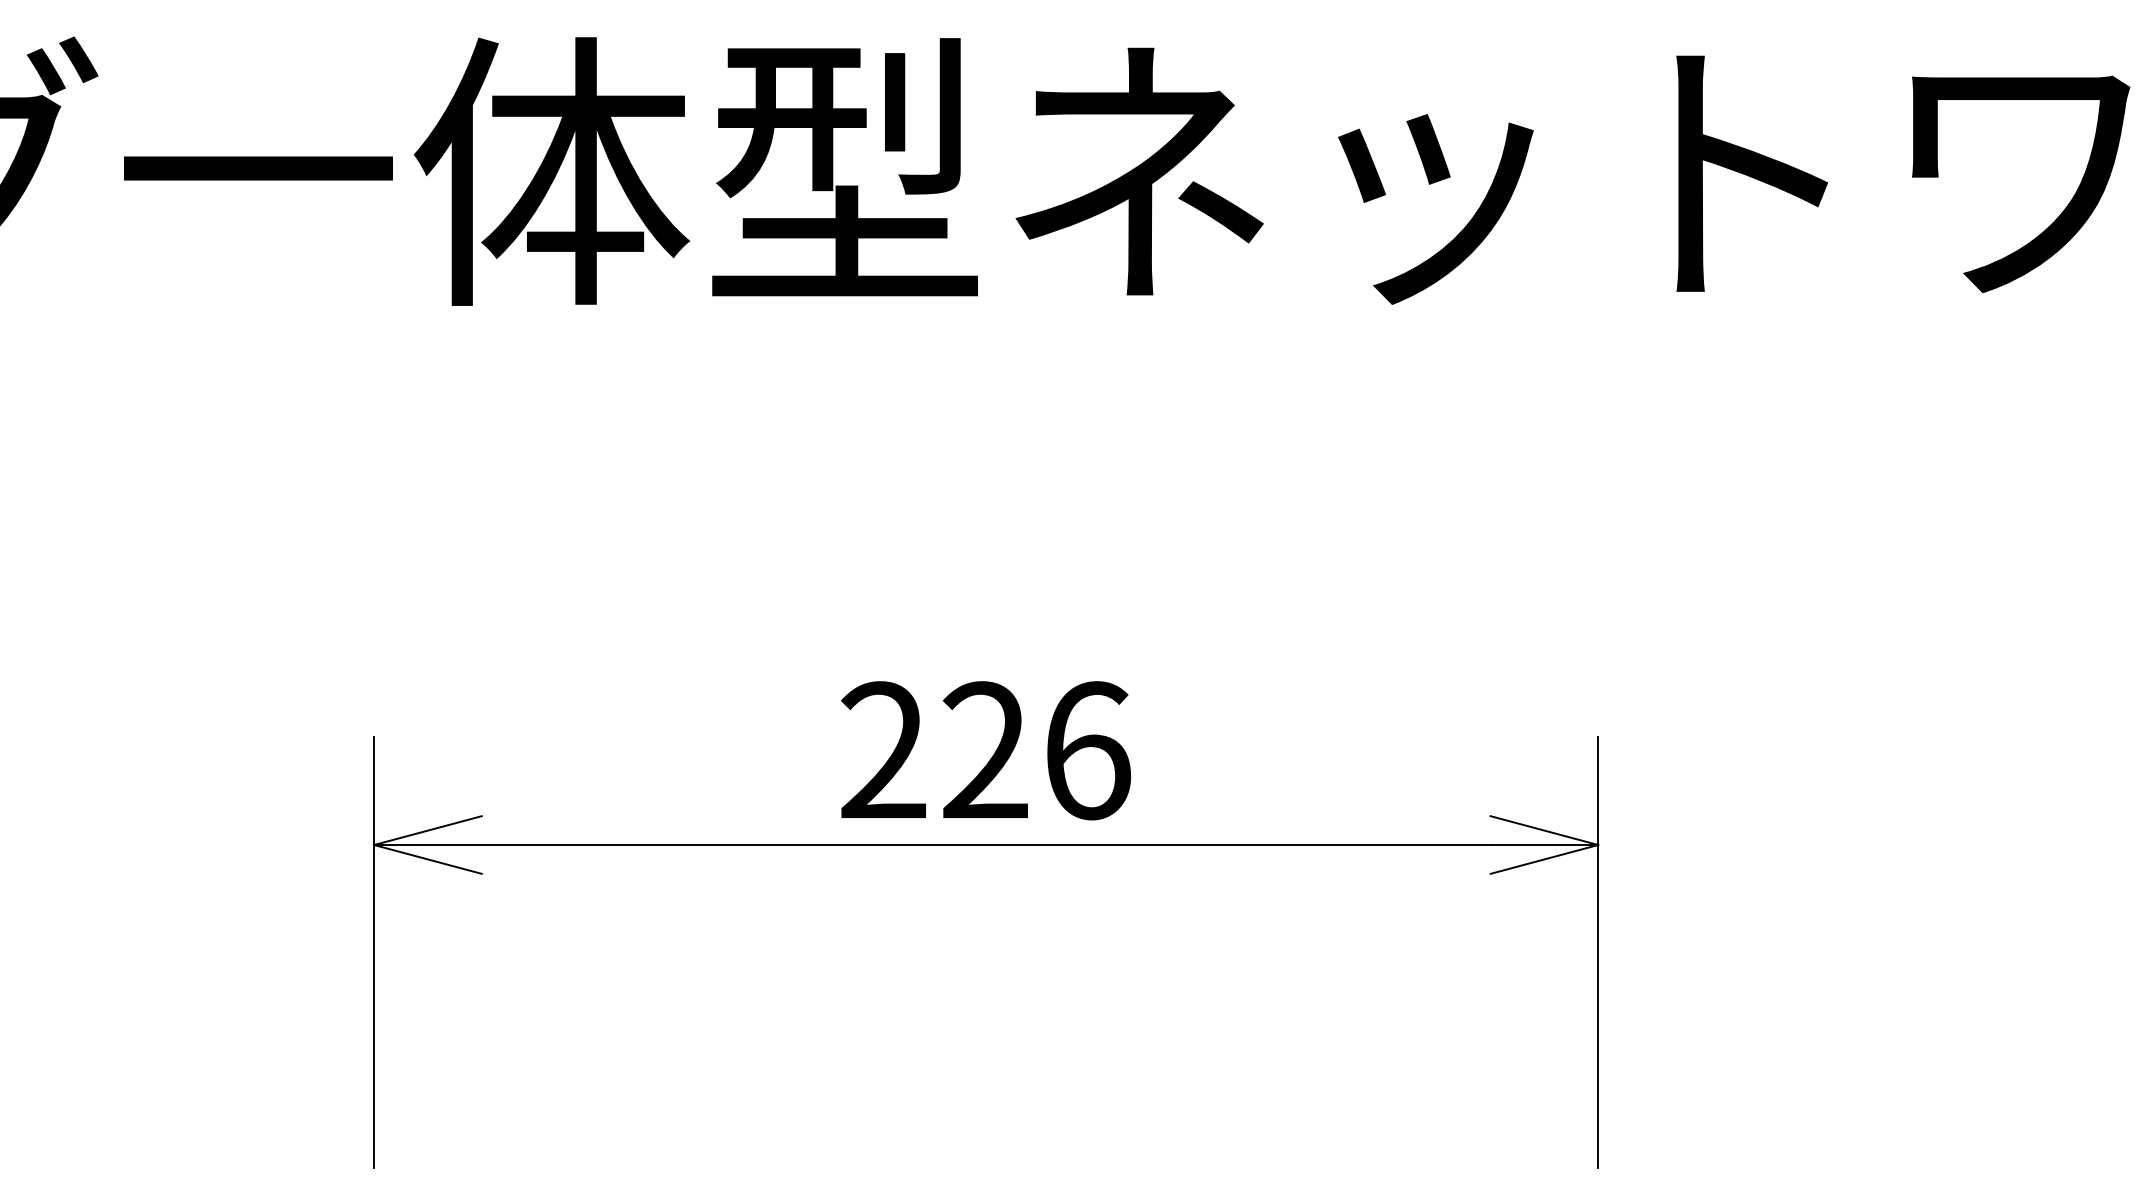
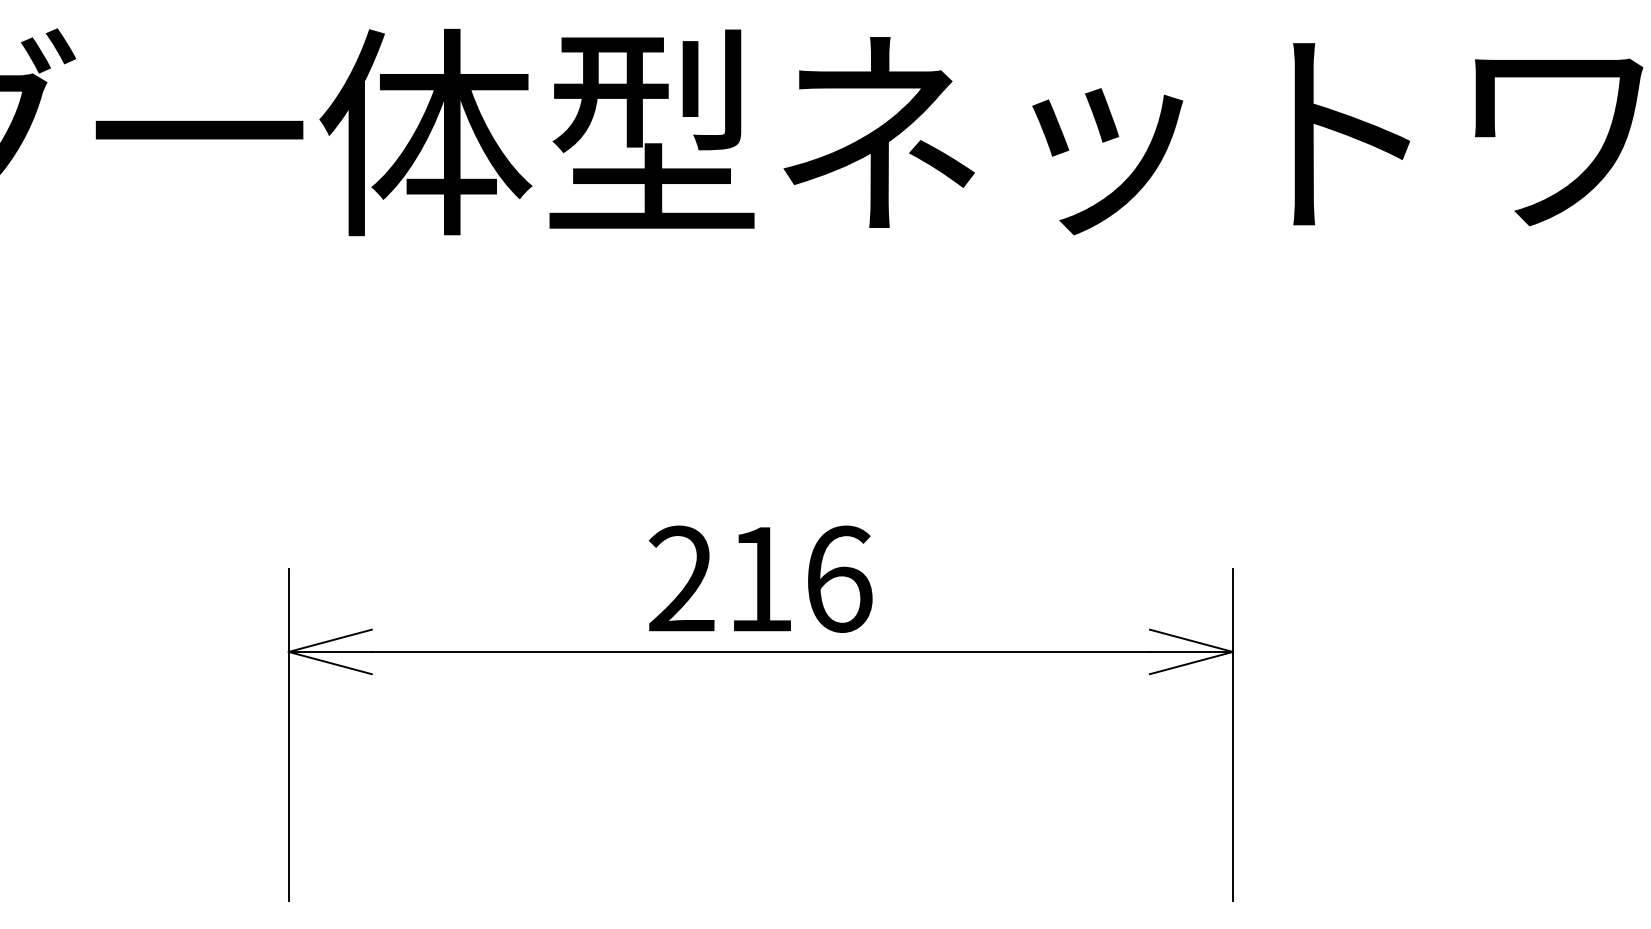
text: (984, 749) -> (759, 578), 226 -> 216

